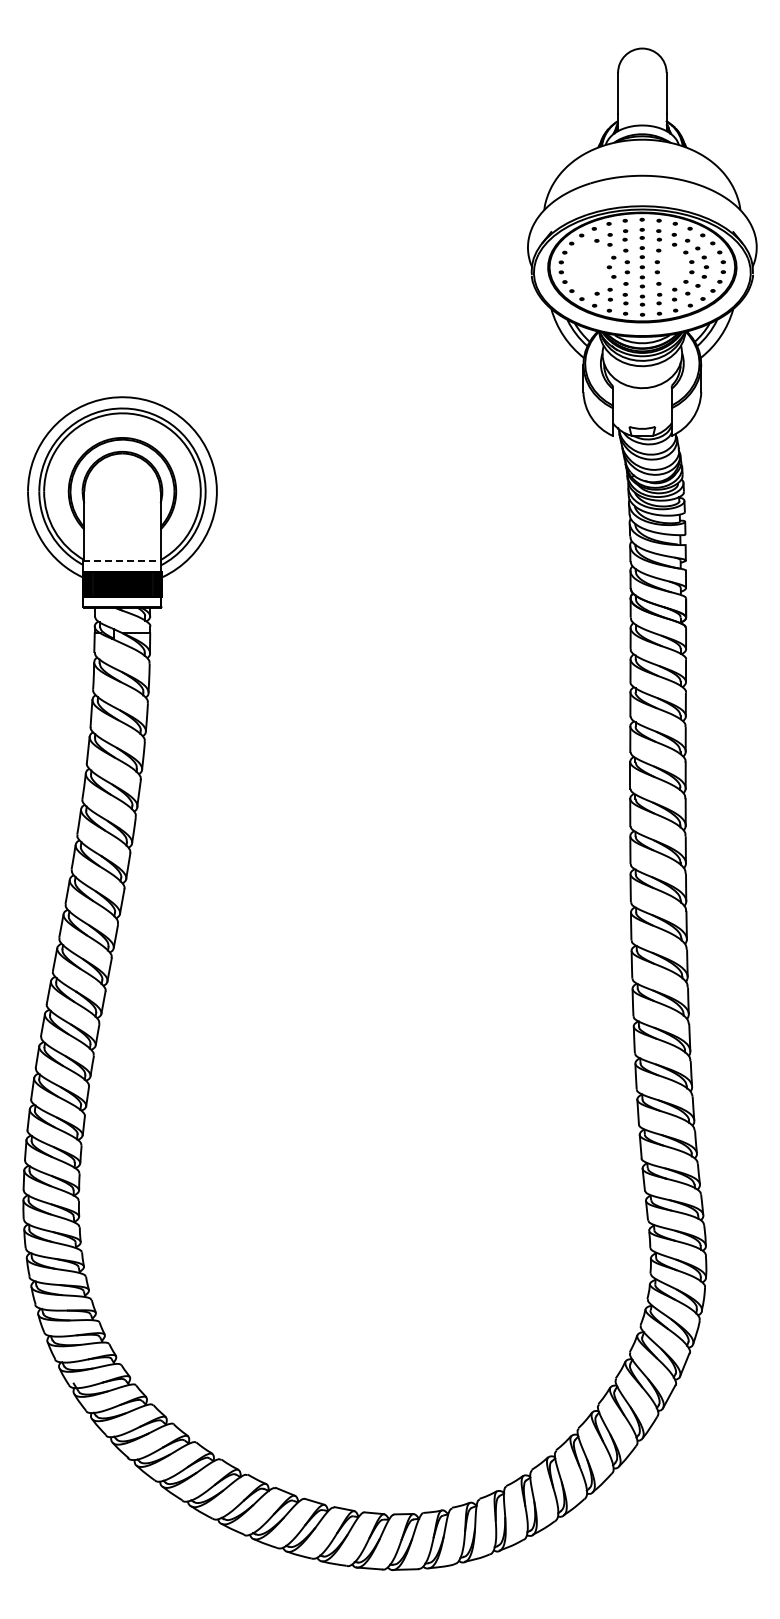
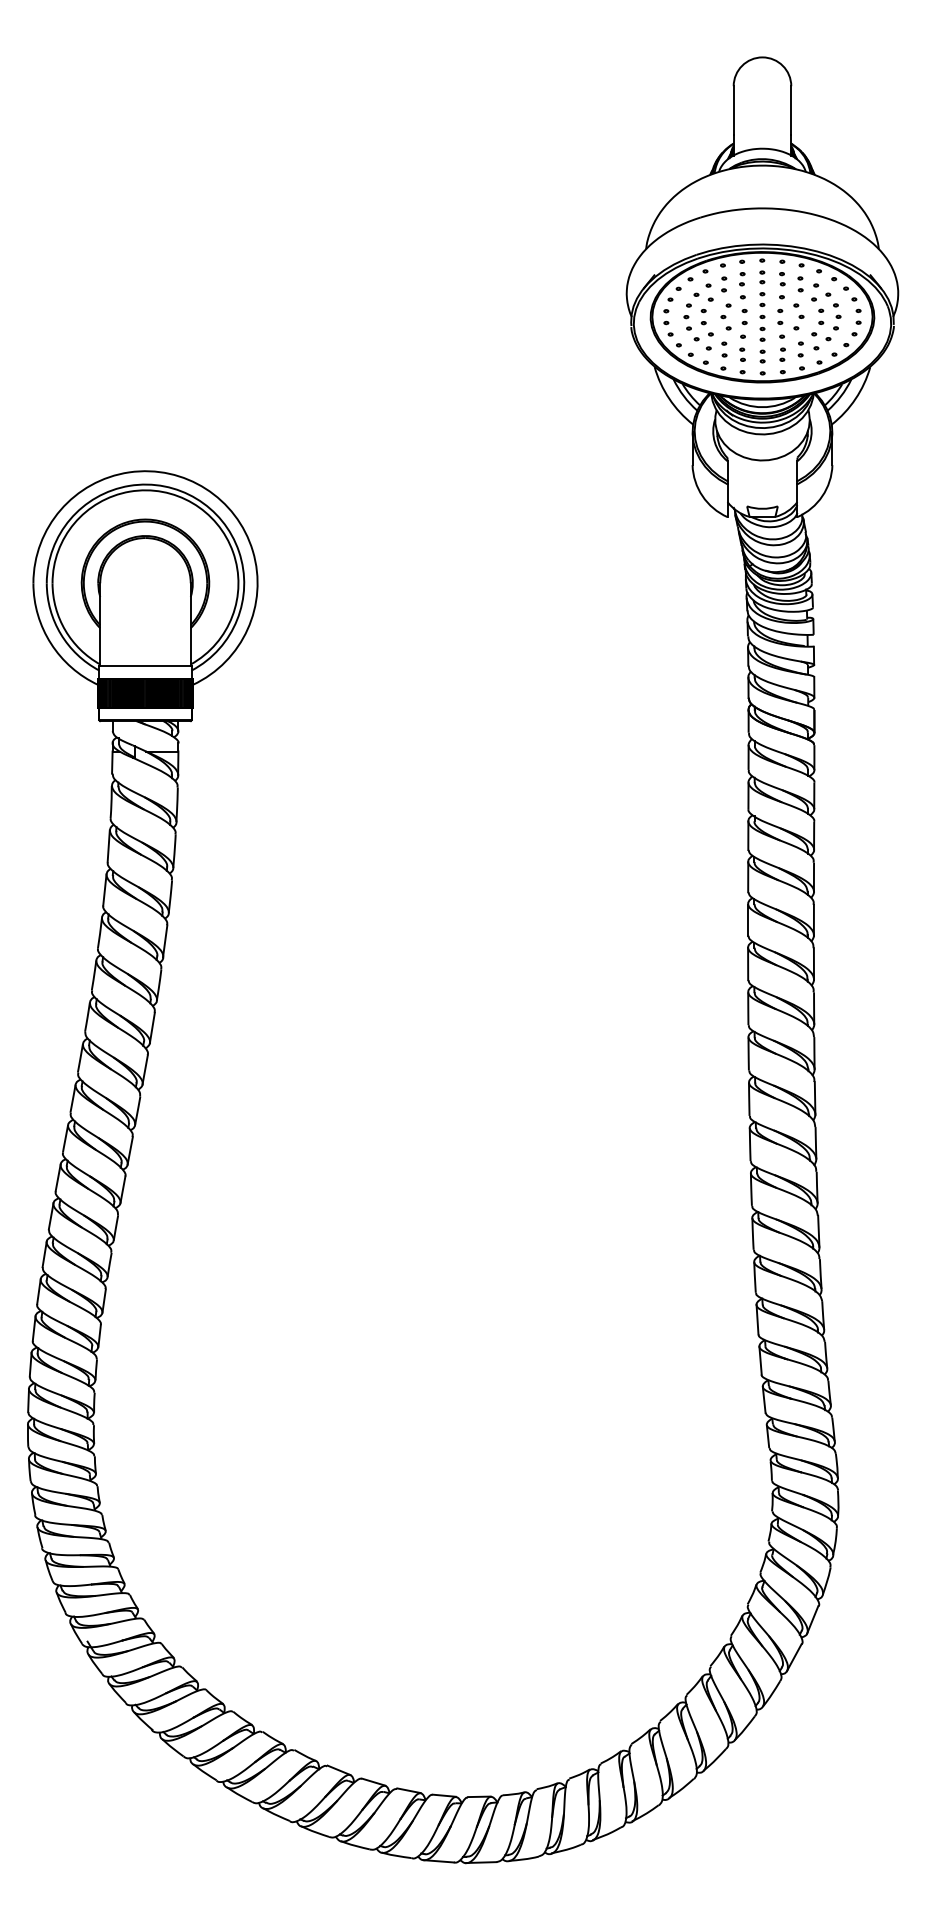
part: (588, 266) -> (698, 316), added
part: (672, 266) -> (798, 316), added
line: (122, 560) -> (145, 664), dashed -> solid

